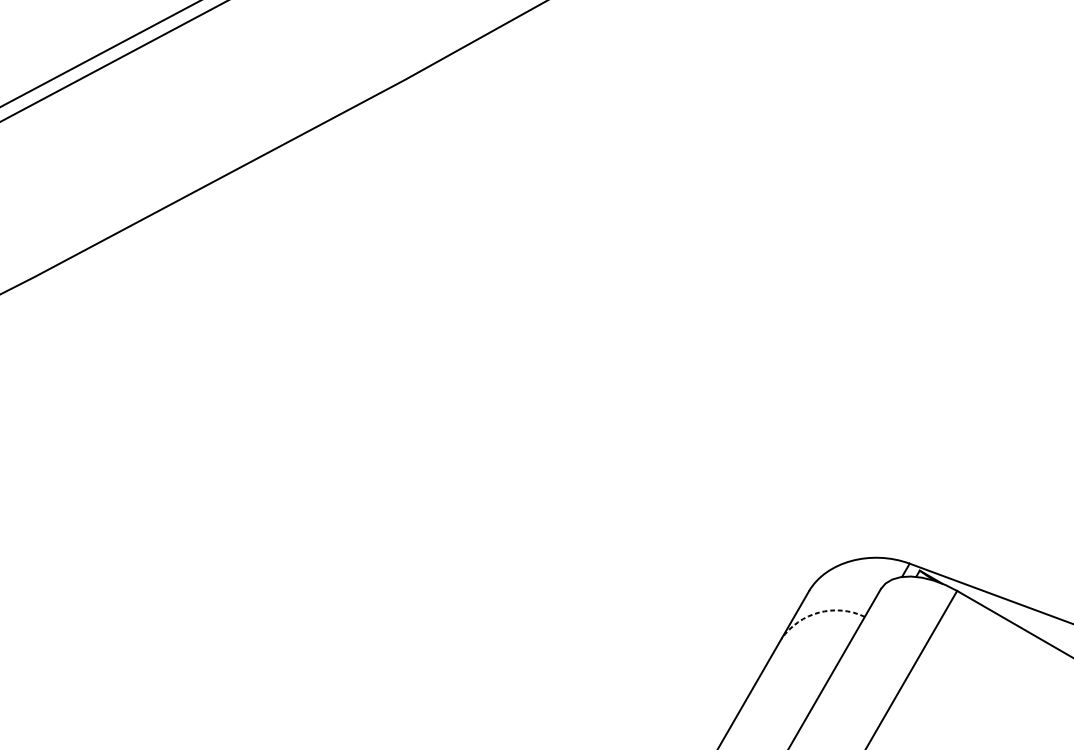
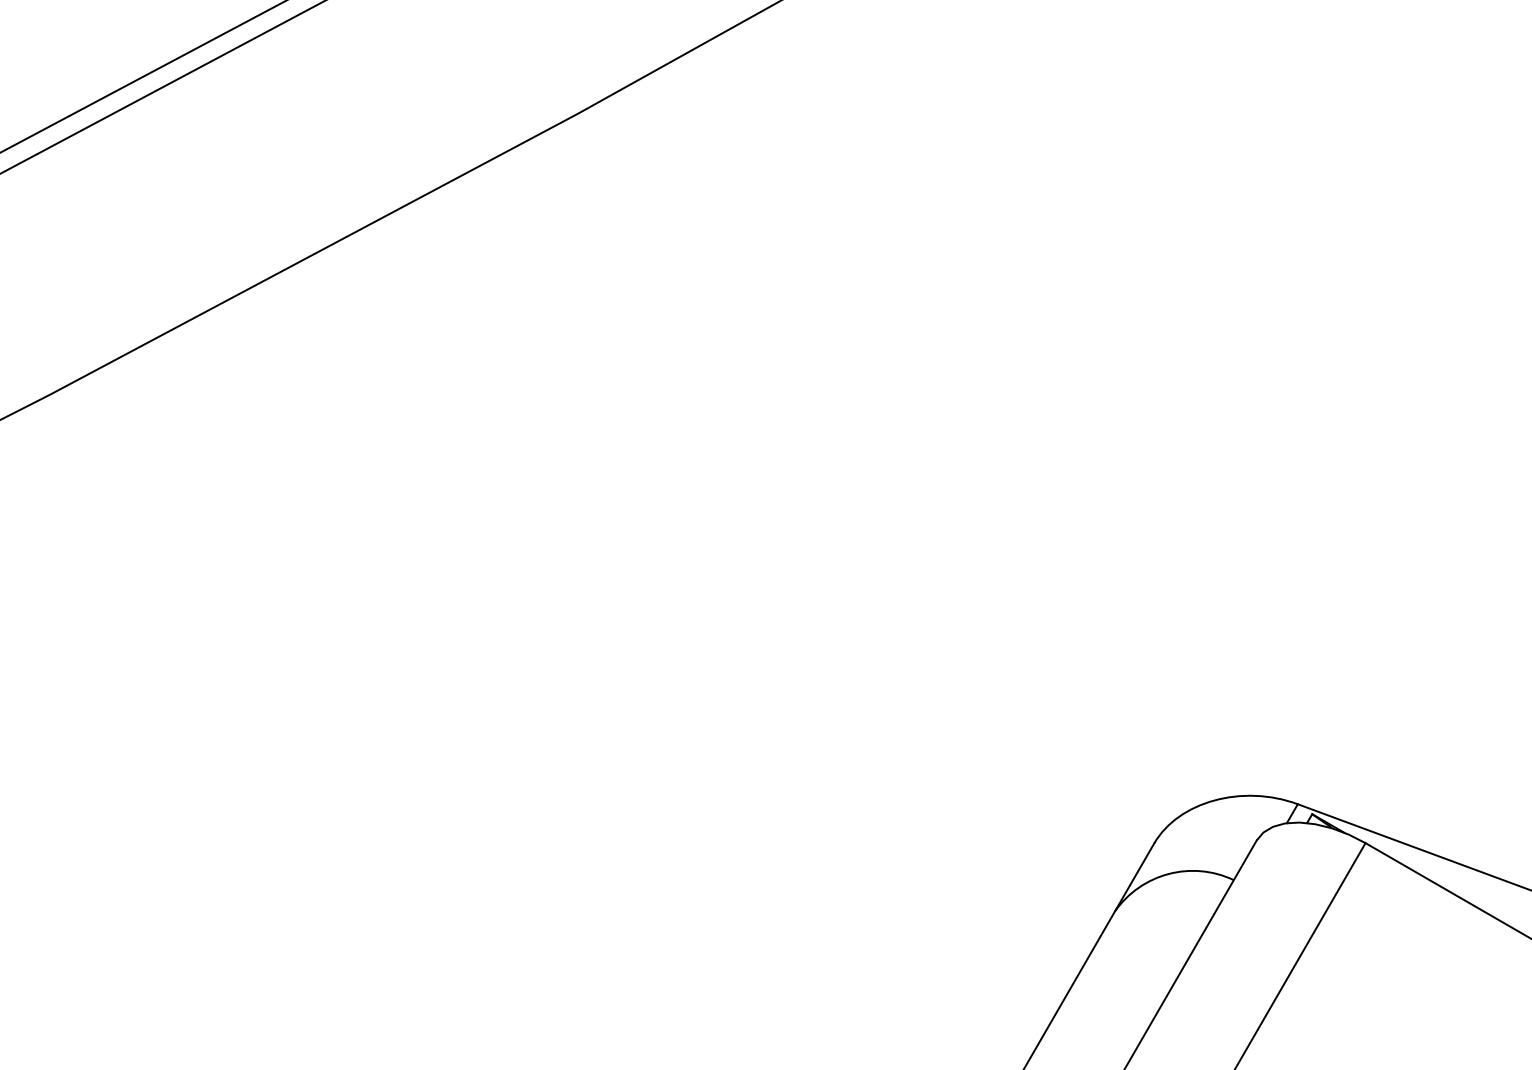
arc: (819, 612) -> (1168, 874), dashed -> solid

